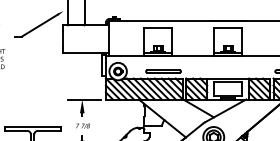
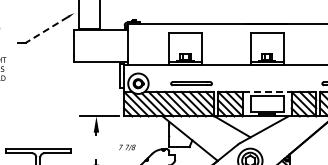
line: (39, 26) -> (46, 30), solid -> dashed
line: (228, 78) -> (267, 91), solid -> dashed
text: (83, 126) -> (127, 147), moved

